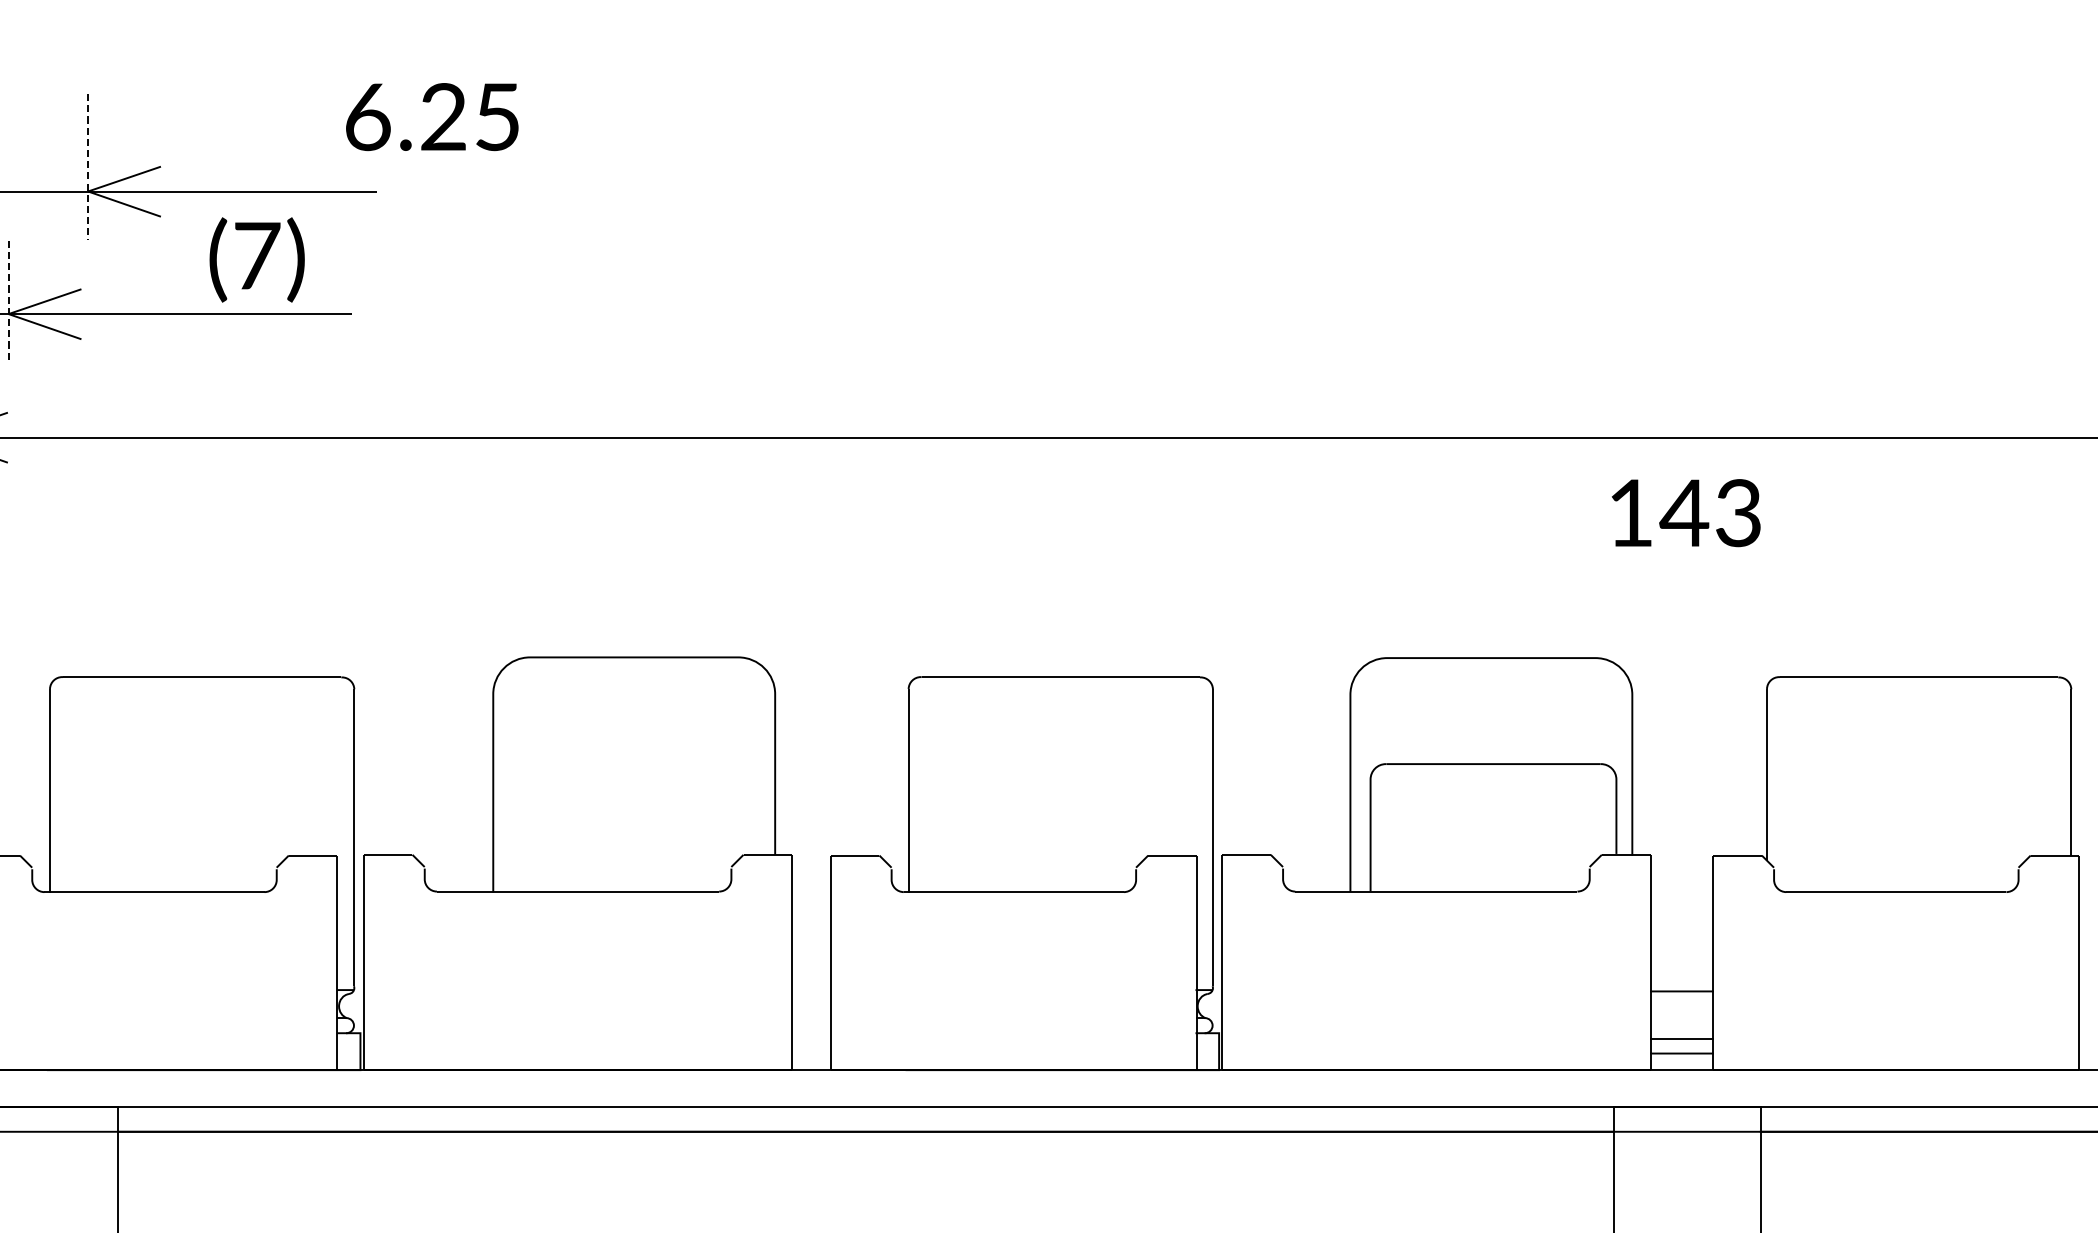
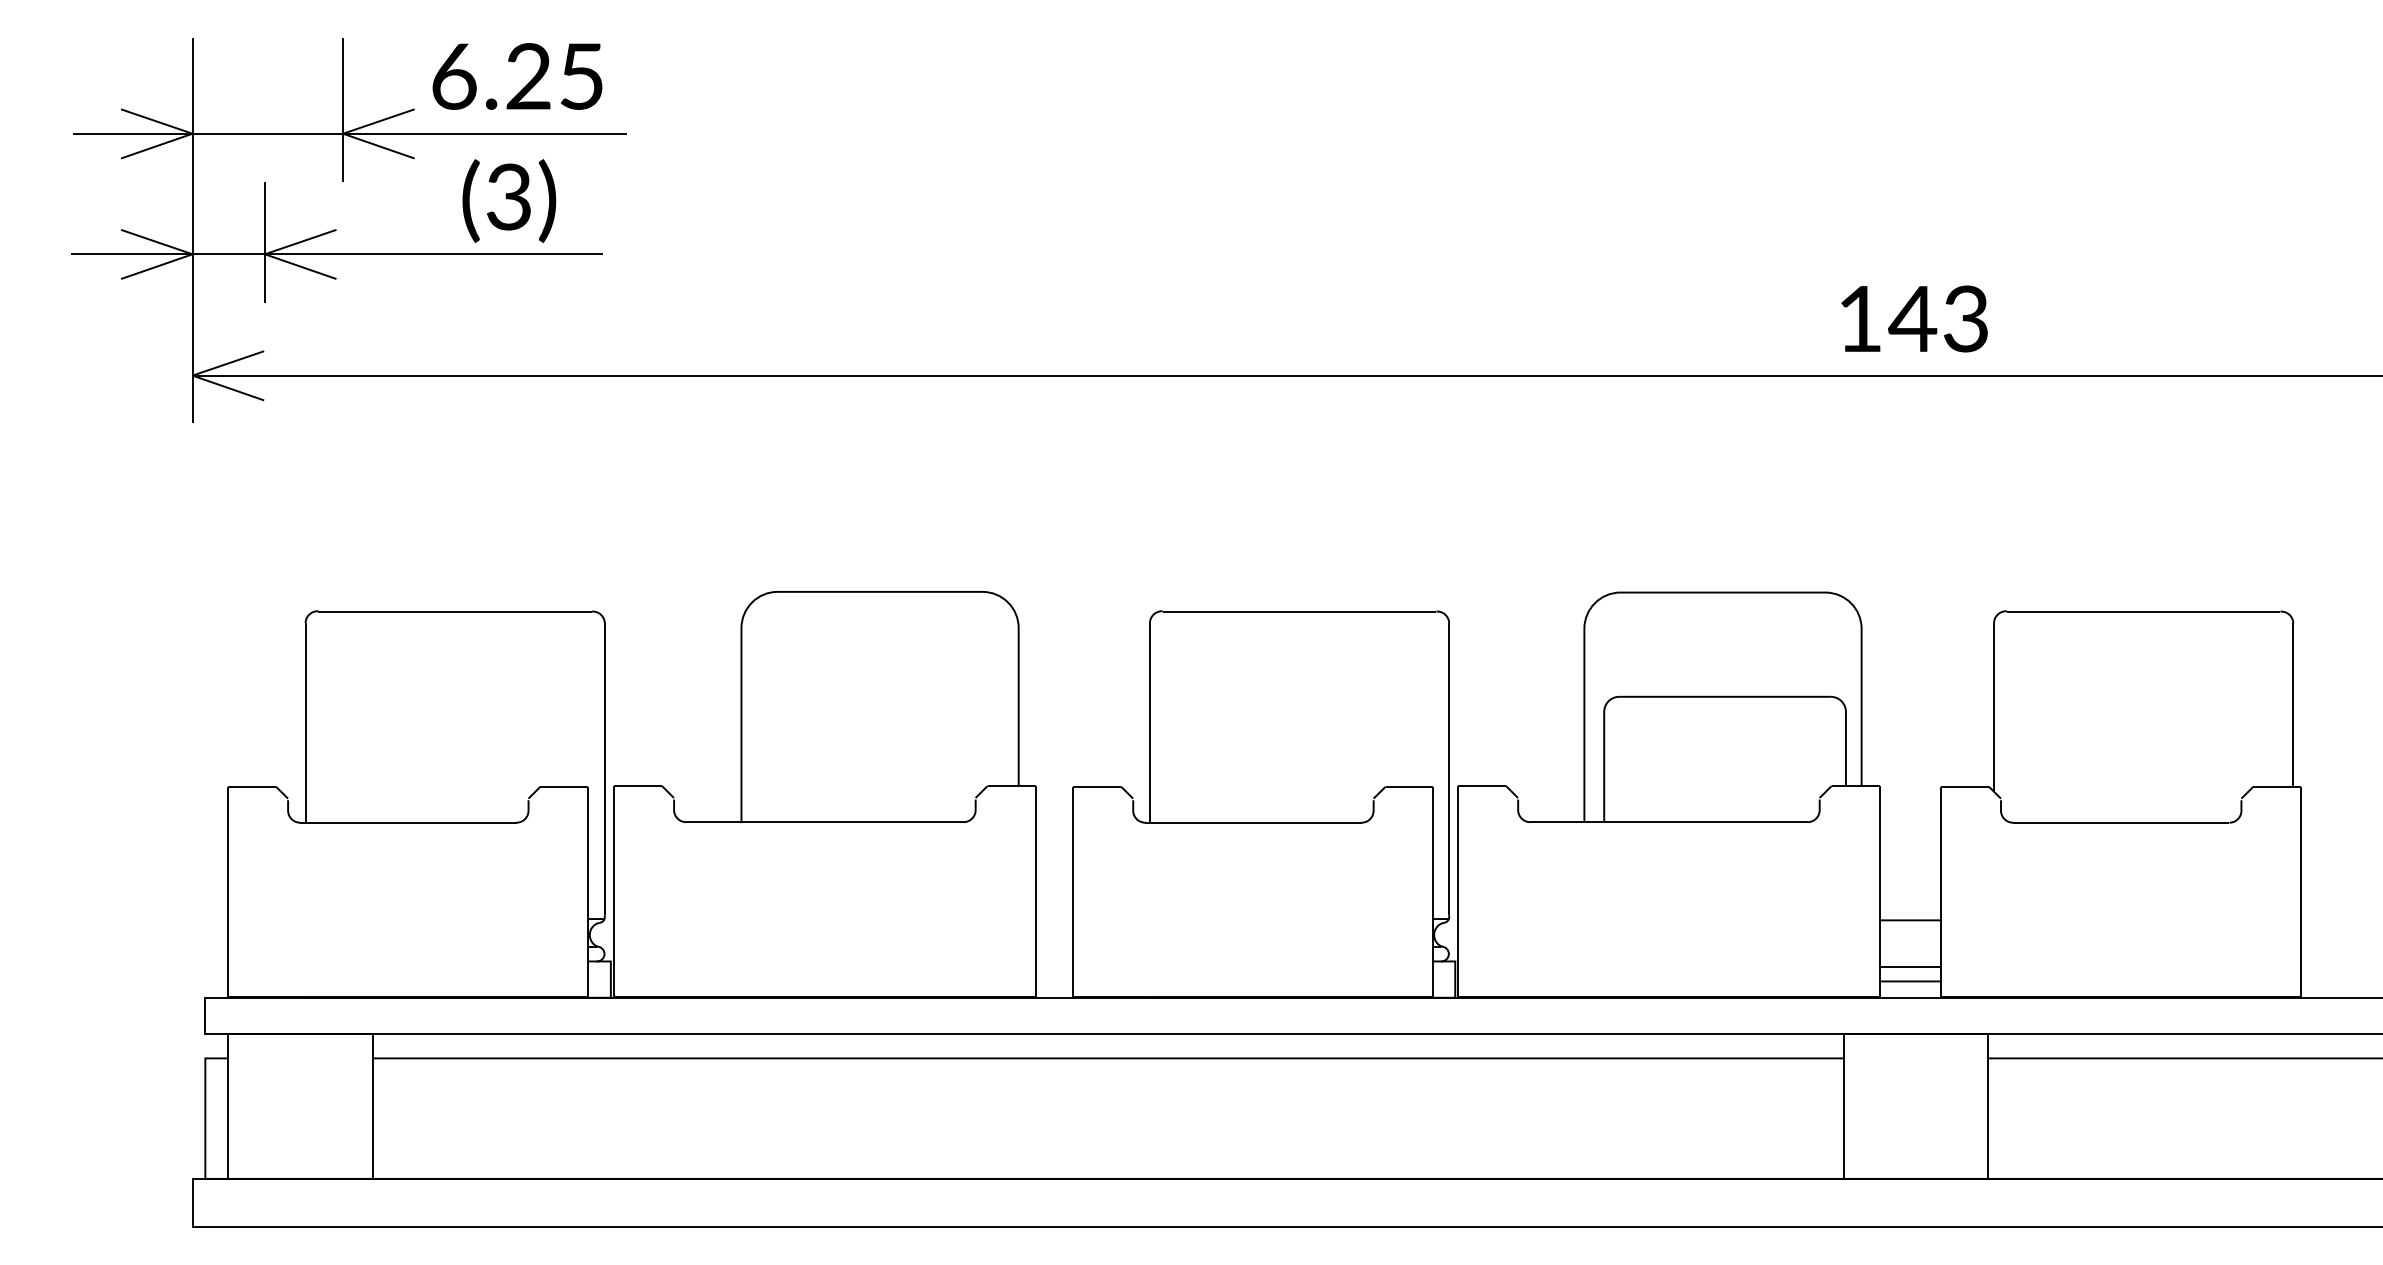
text: (432, 117) -> (517, 76), moved
line: (88, 166) -> (343, 109), dashed -> solid
text: (257, 255) -> (509, 196), (7) -> (3)
line: (8, 302) -> (264, 242), dashed -> solid
text: (1686, 512) -> (1914, 318), moved

